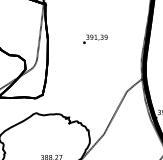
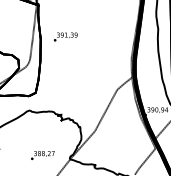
text: (95, 38) -> (65, 36), moved

